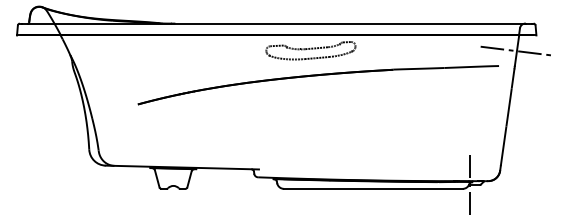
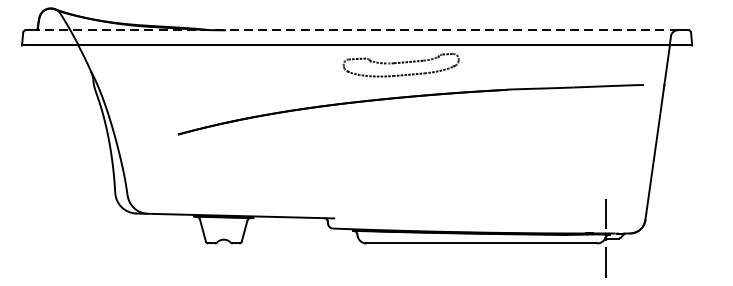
line: (276, 23) -> (356, 30), solid -> dashed
line: (516, 50) -> (666, 64), removed

